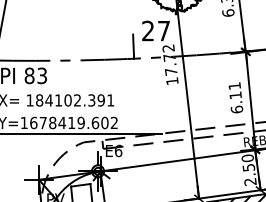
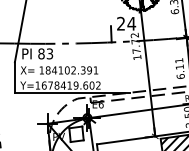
text: (163, 30) -> (131, 23), 27 -> 24

